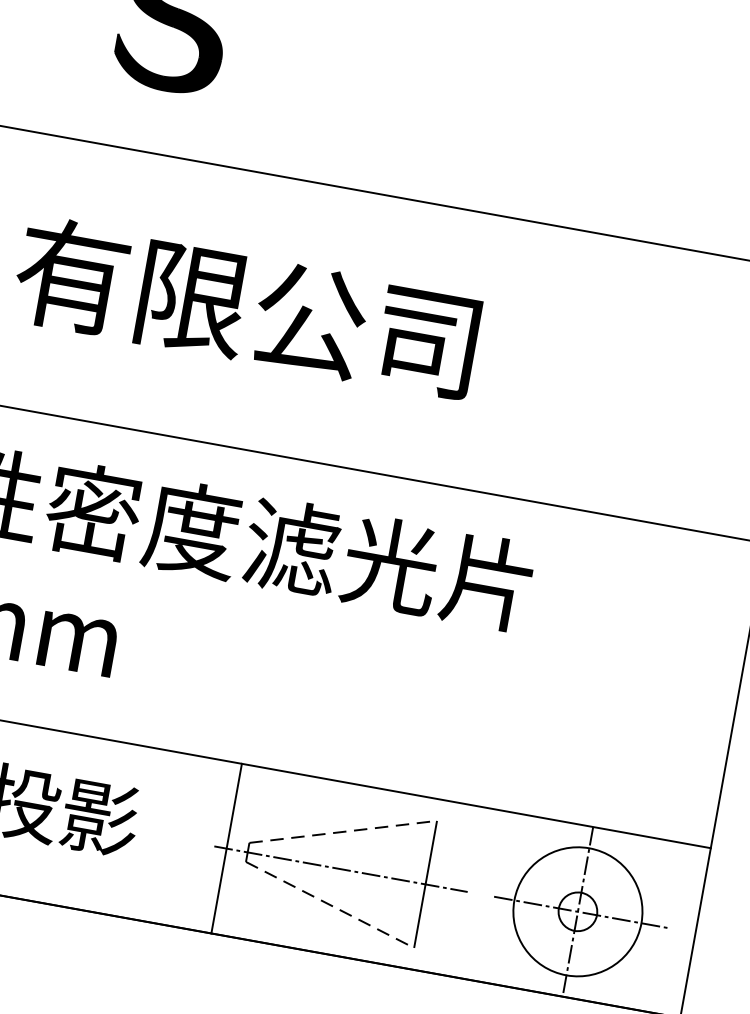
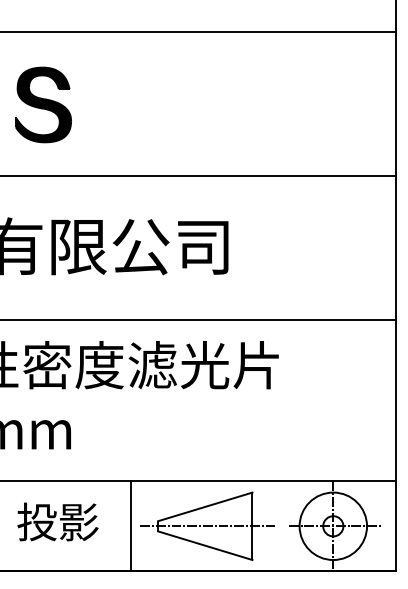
line: (343, 831) -> (205, 506), dashed -> solid
line: (225, 848) -> (130, 526), moved
line: (330, 904) -> (205, 545), dashed -> solid

